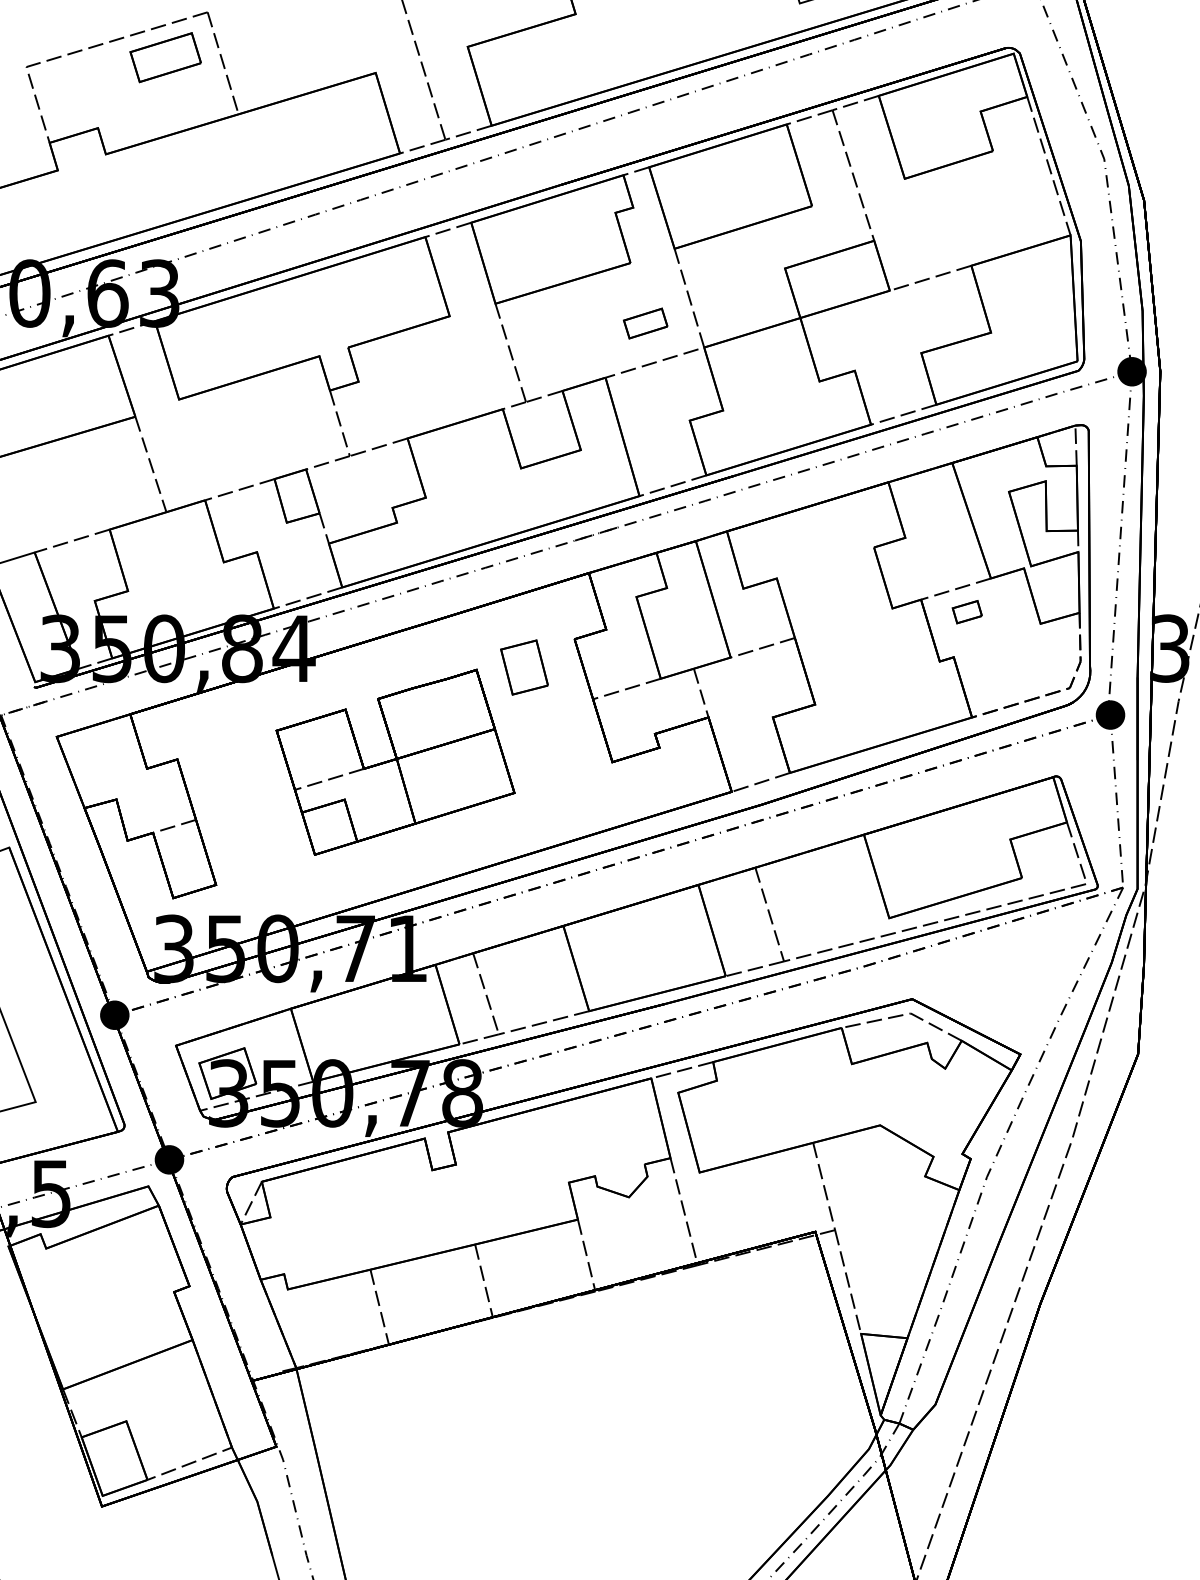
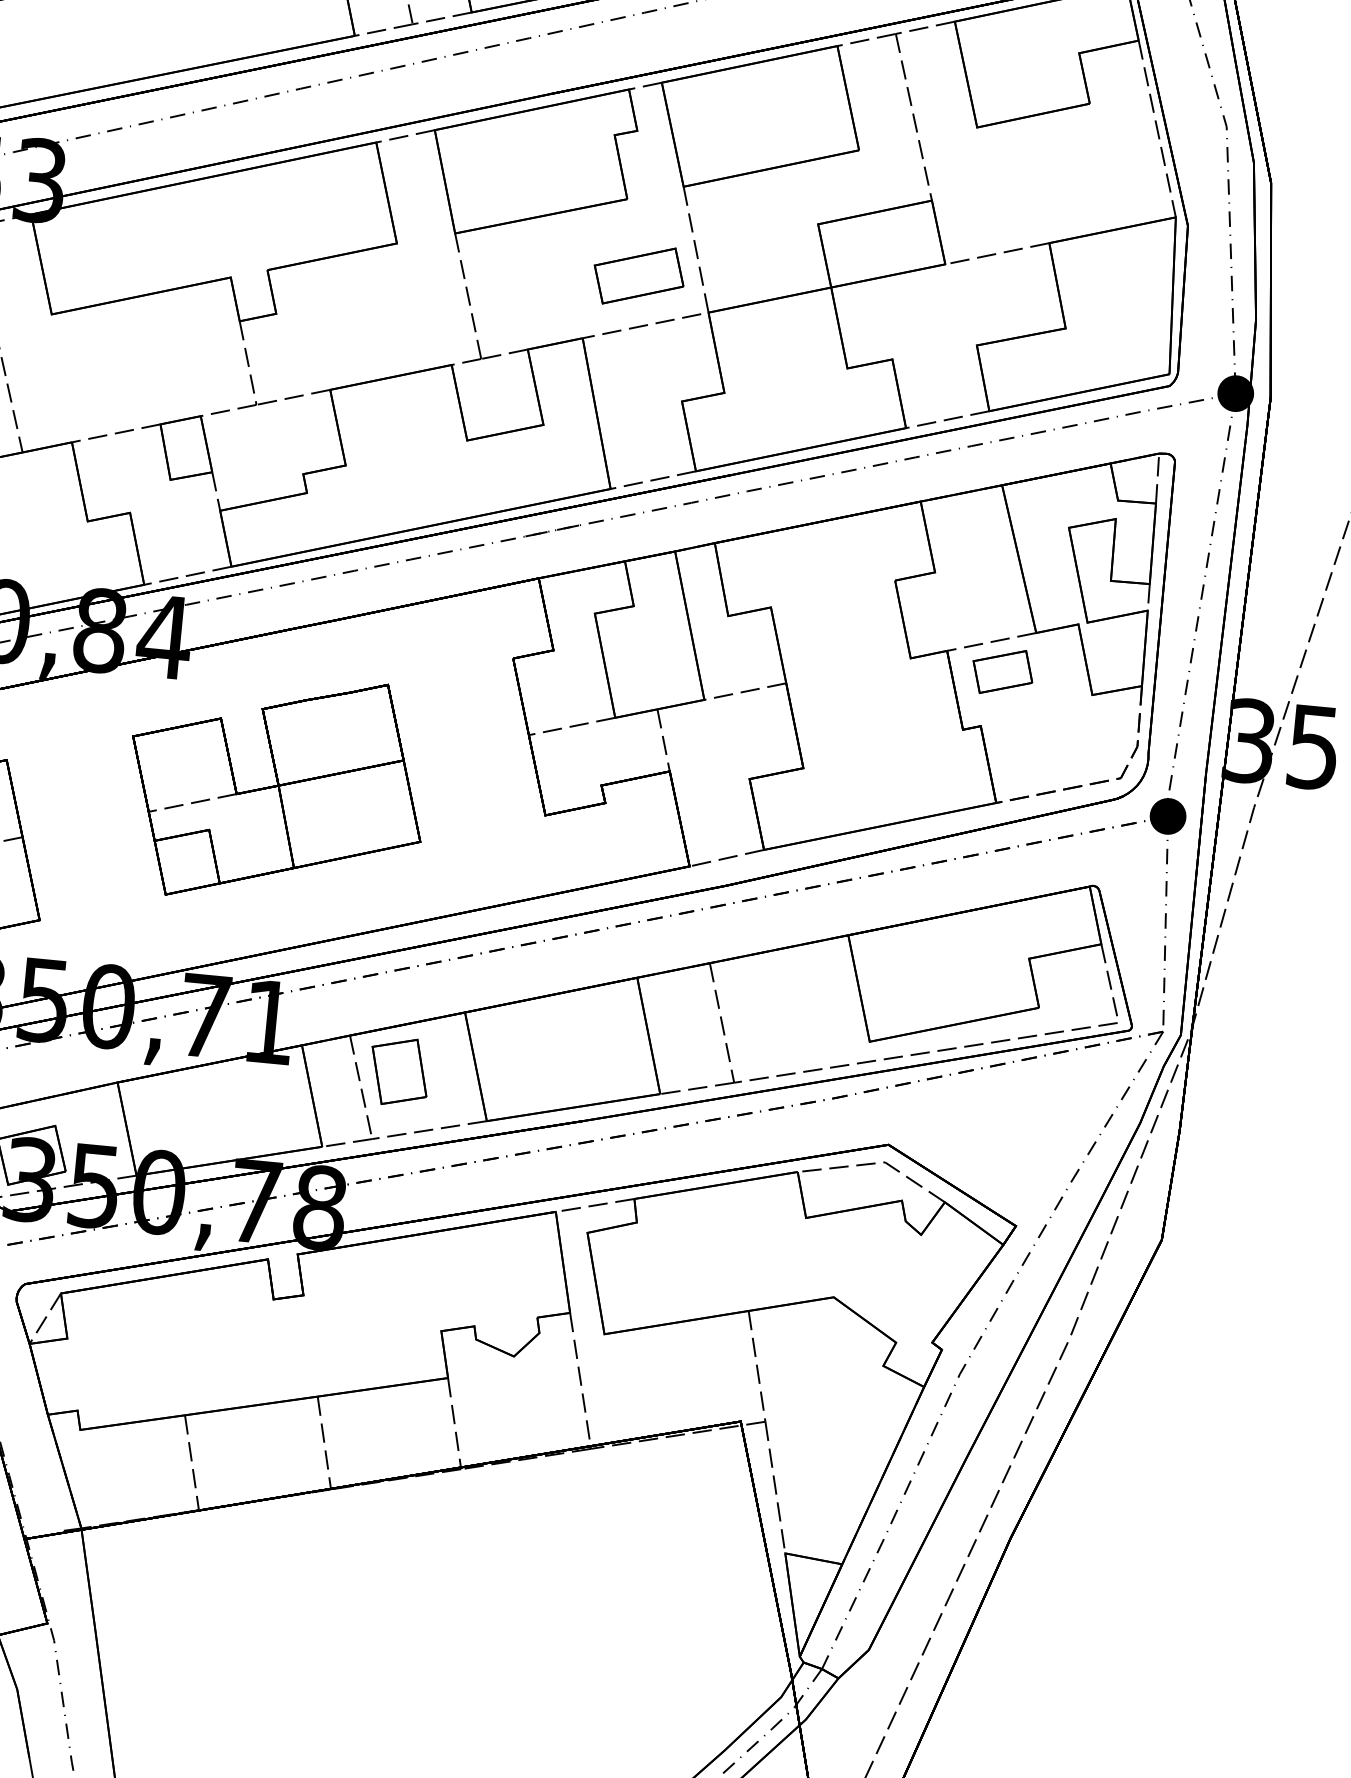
part: (645, 323) -> (638, 275), size x1.67
part: (967, 611) -> (1003, 671), size x1.67
part: (524, 667) -> (399, 1071), moved

